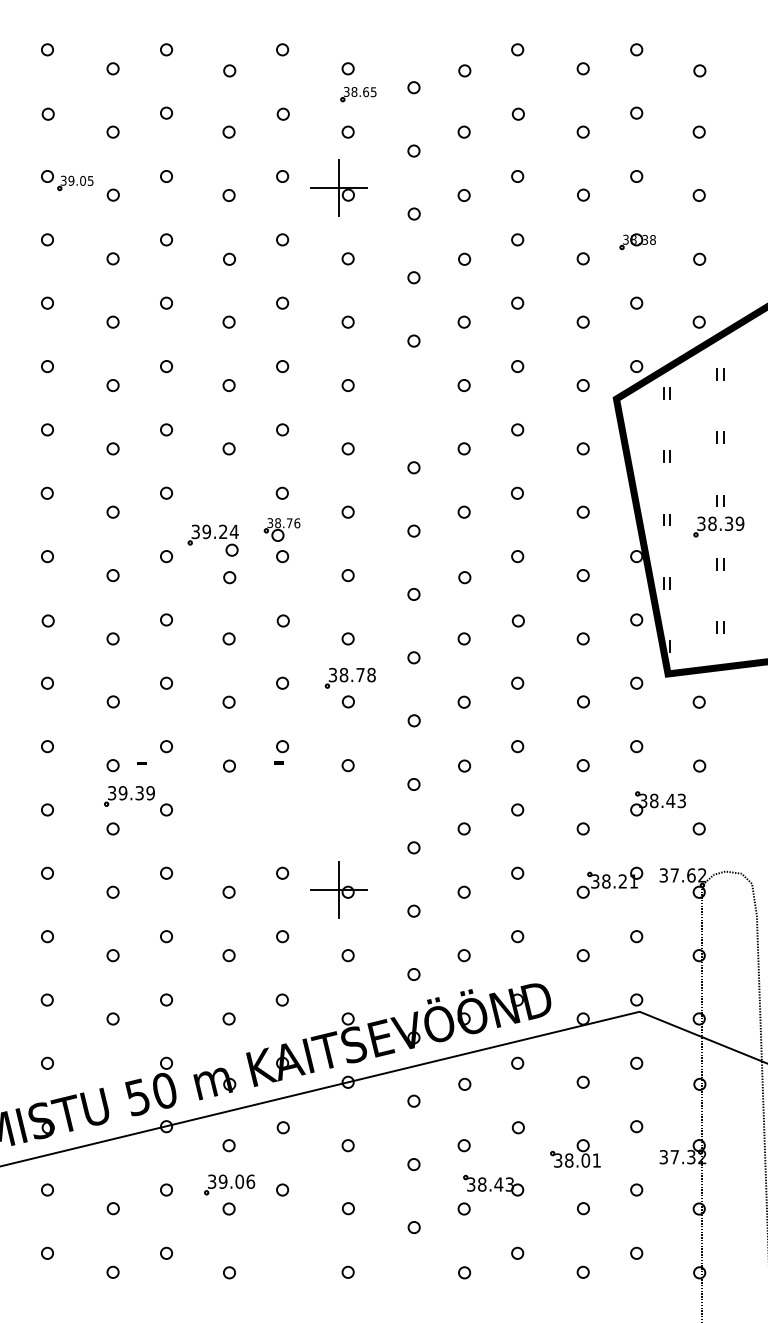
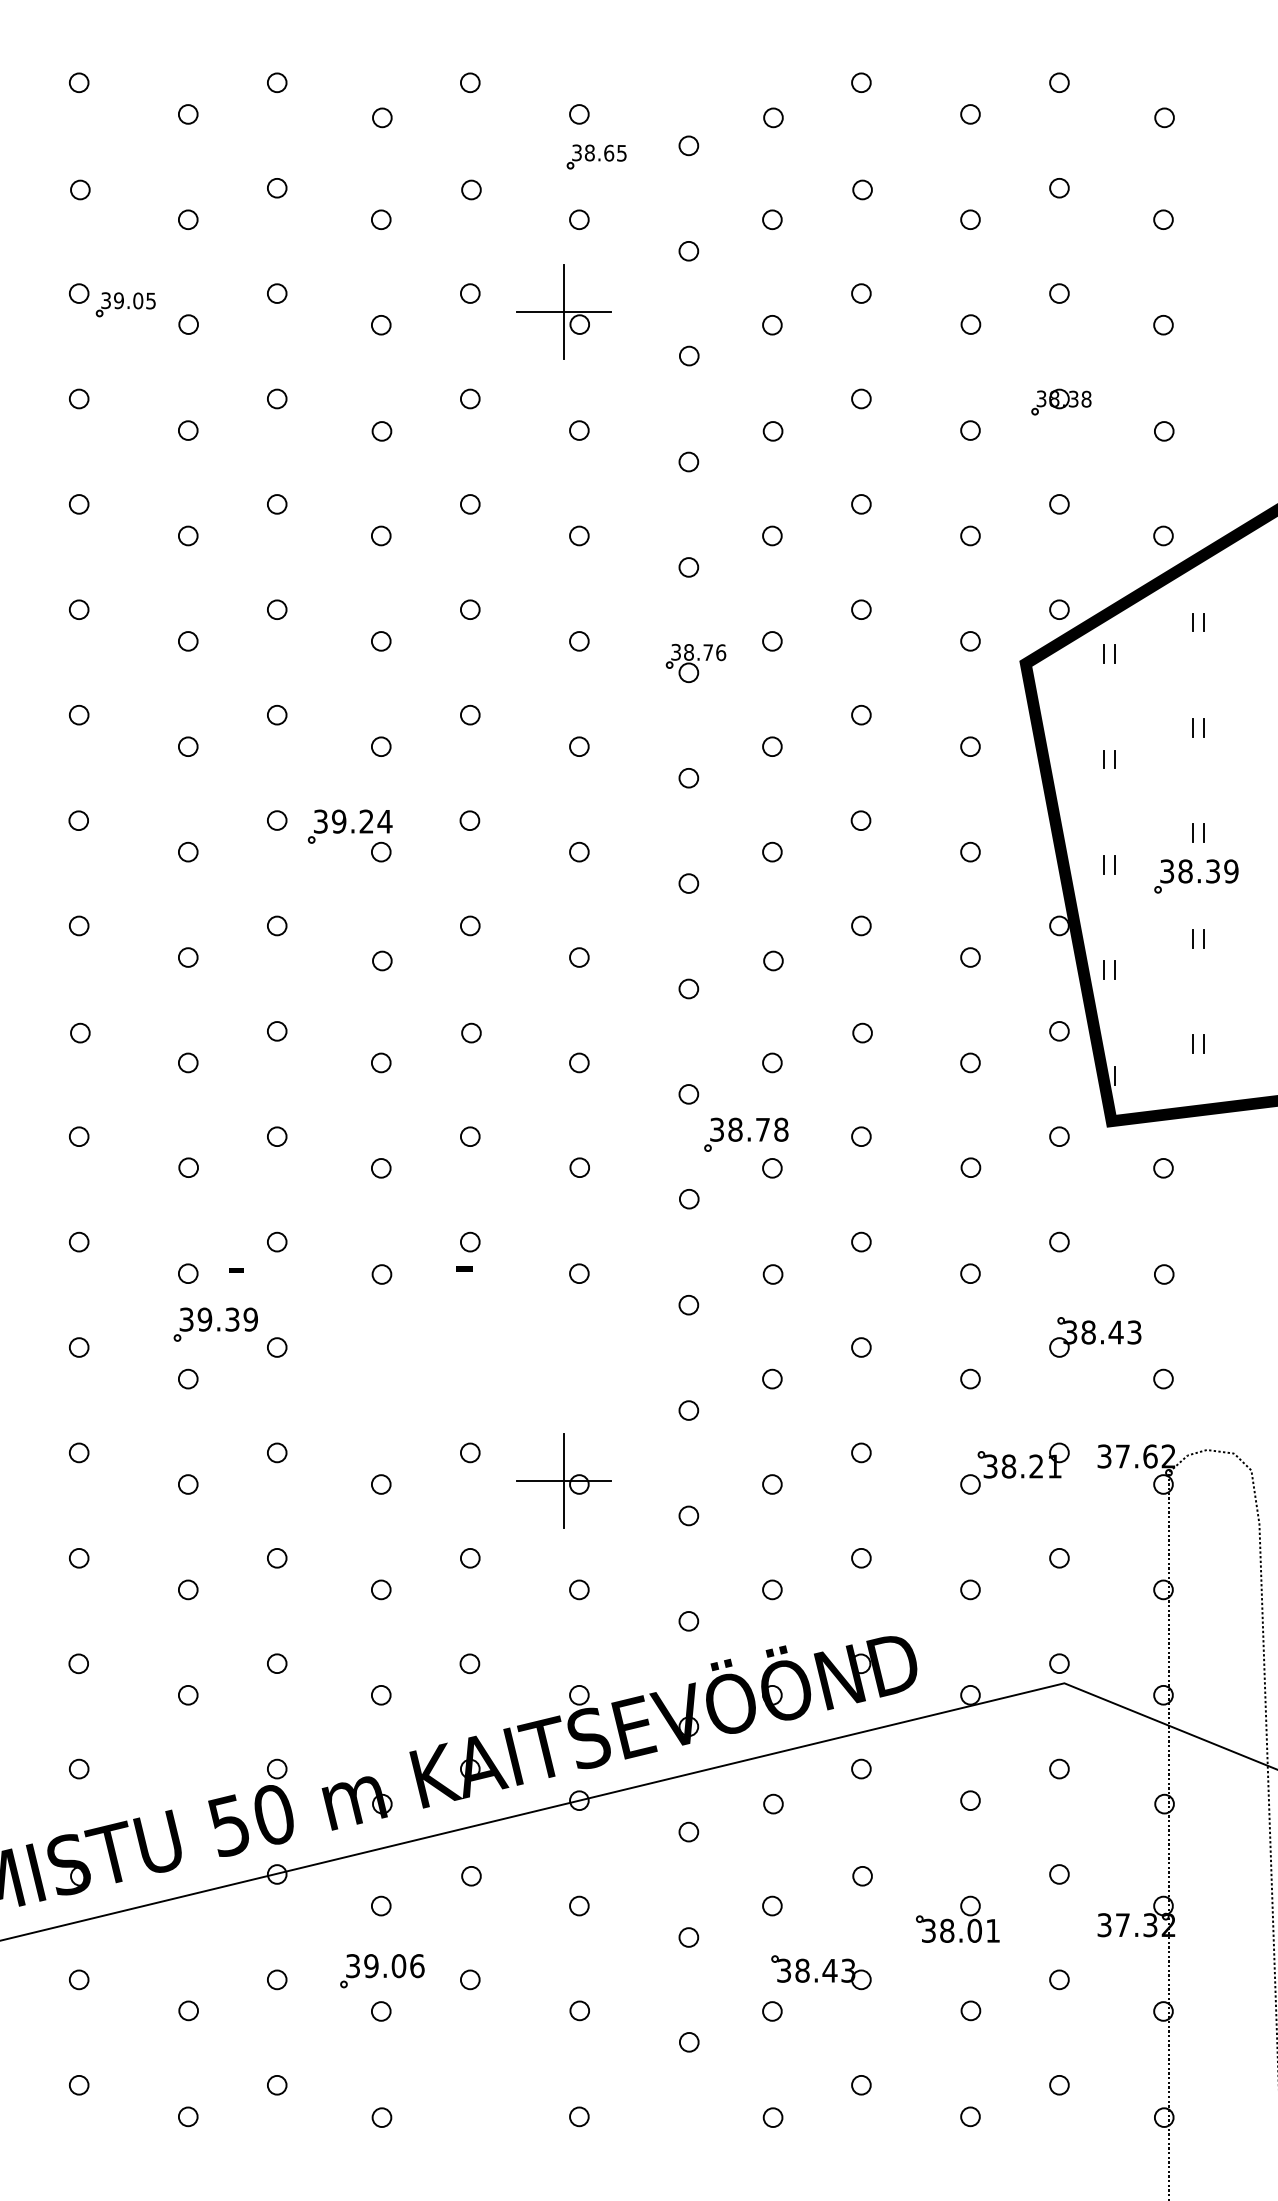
part: (281, 529) -> (694, 662), moved
part: (212, 540) -> (348, 835), moved
part: (349, 677) -> (744, 1133), moved

